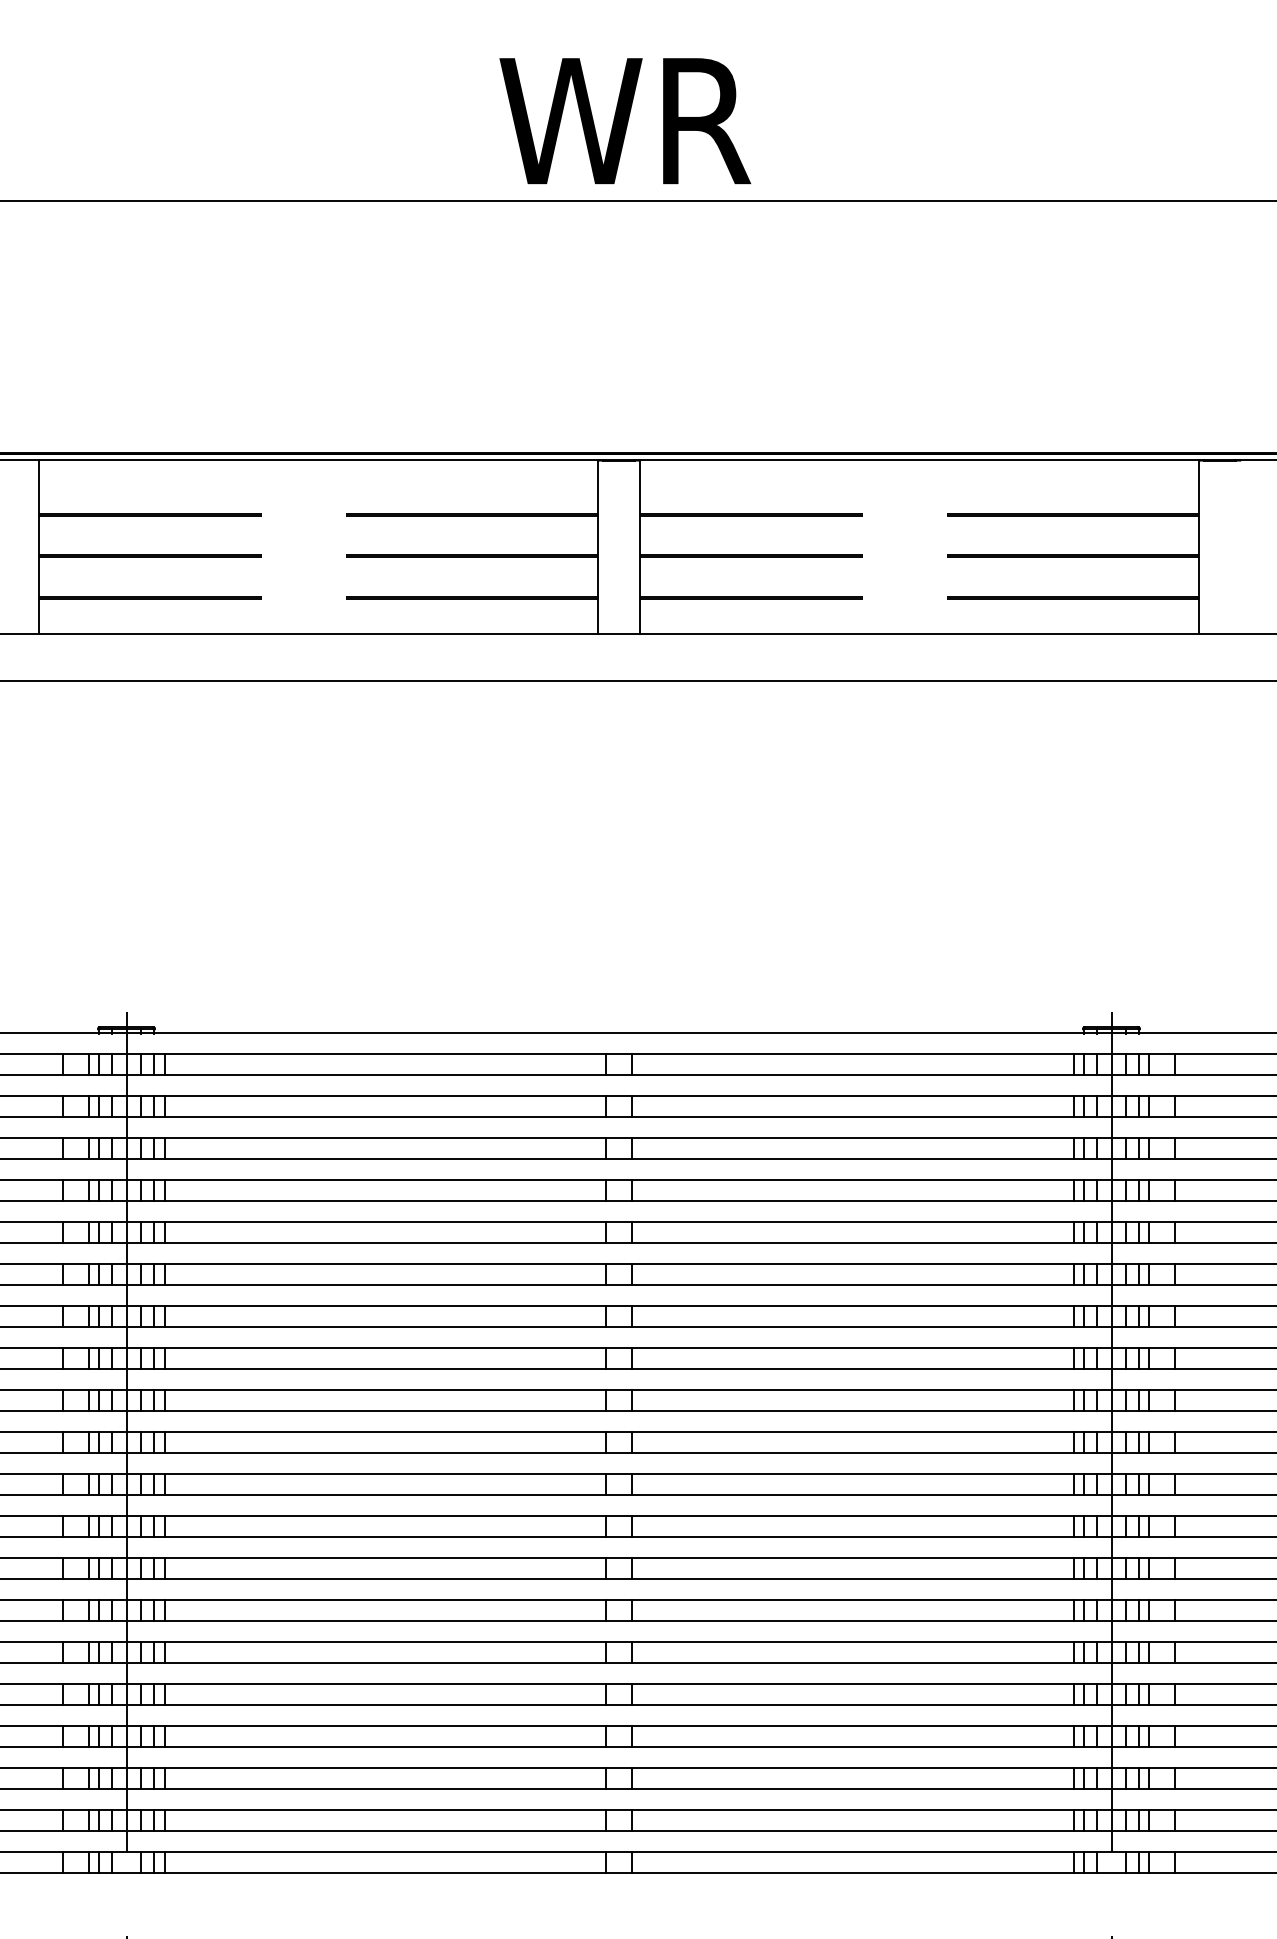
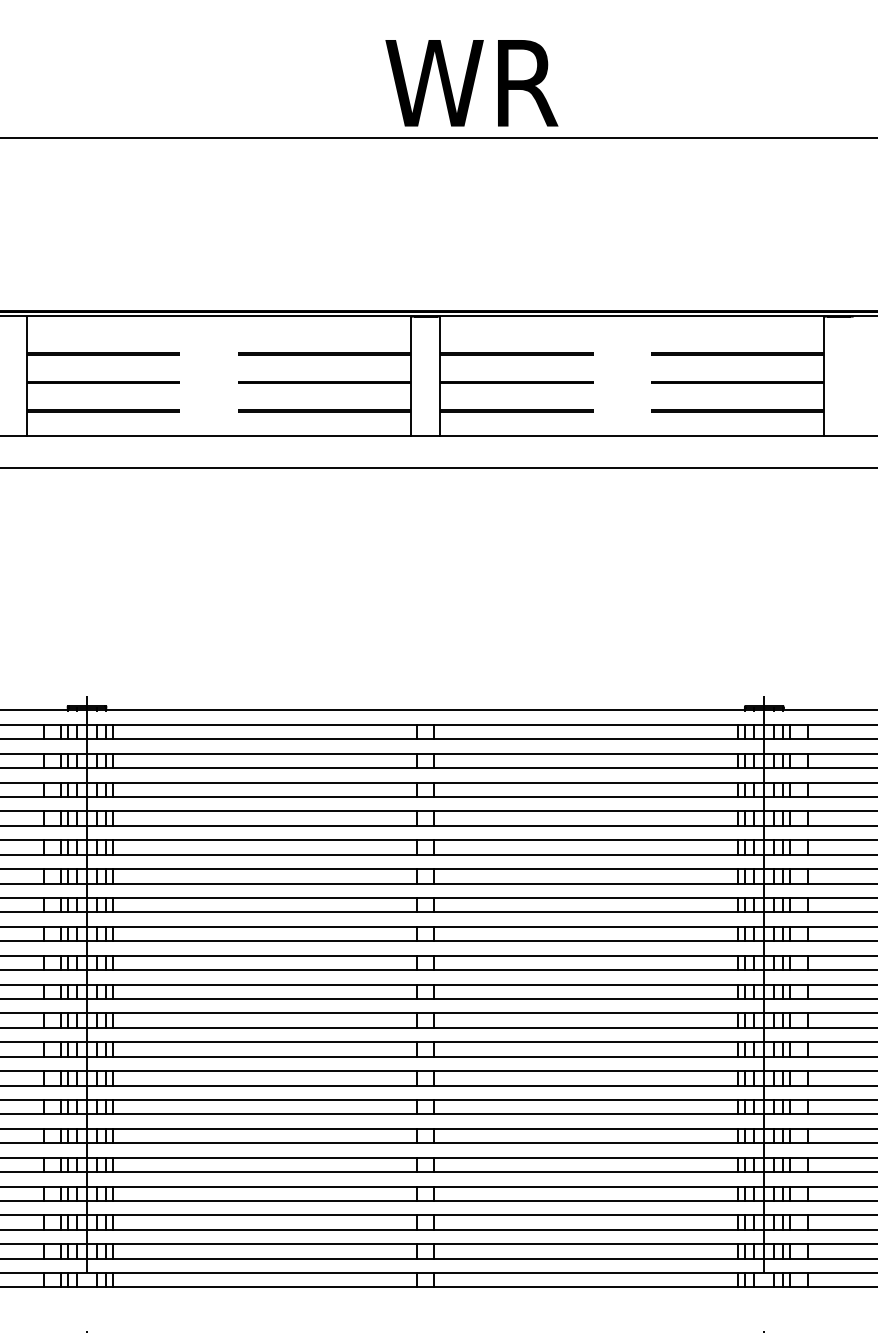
text: (624, 121) -> (471, 83), moved

